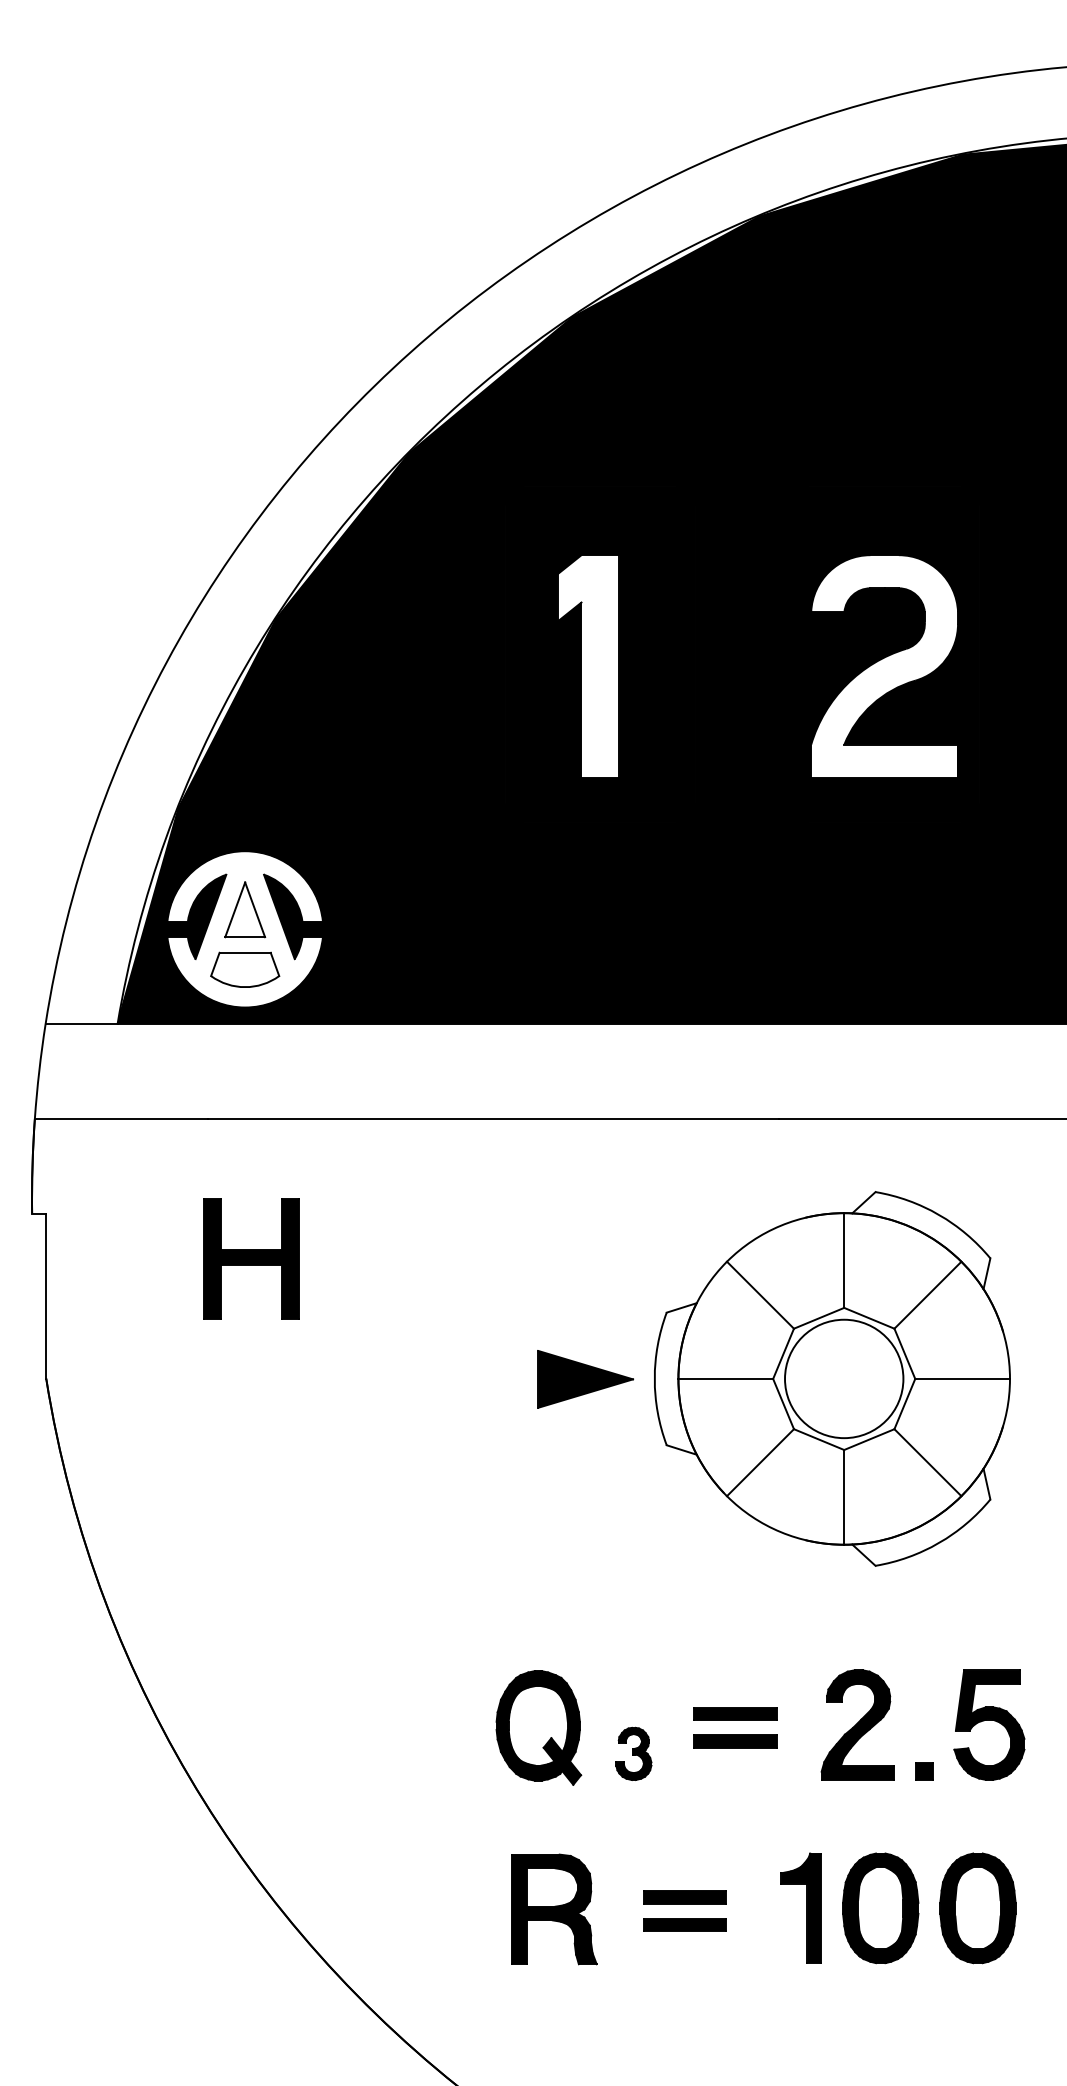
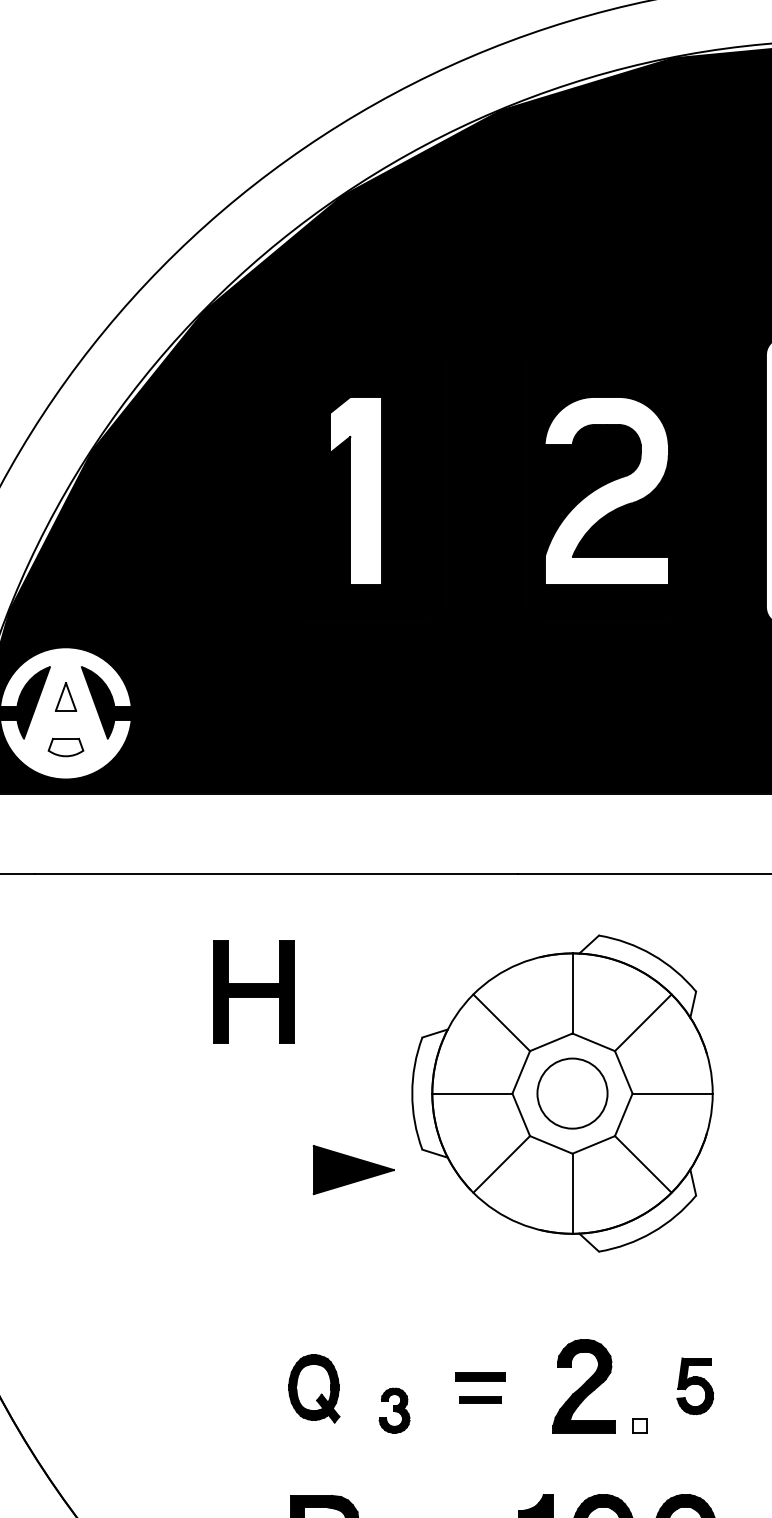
part: (245, 909) -> (66, 696), size x0.6
part: (245, 969) -> (66, 747), size x0.6
part: (251, 1258) -> (253, 991), moved
circle: (844, 1378) -> (572, 1093), size x0.7
part: (585, 1379) -> (353, 1170), moved
part: (735, 1713) -> (480, 1376), size x0.7
part: (989, 1724) -> (695, 1385), size x0.6
part: (538, 1727) -> (313, 1388), size x0.7
part: (735, 1741) -> (480, 1400), size x0.6
fill: (924, 1771) -> (640, 1425), removed

